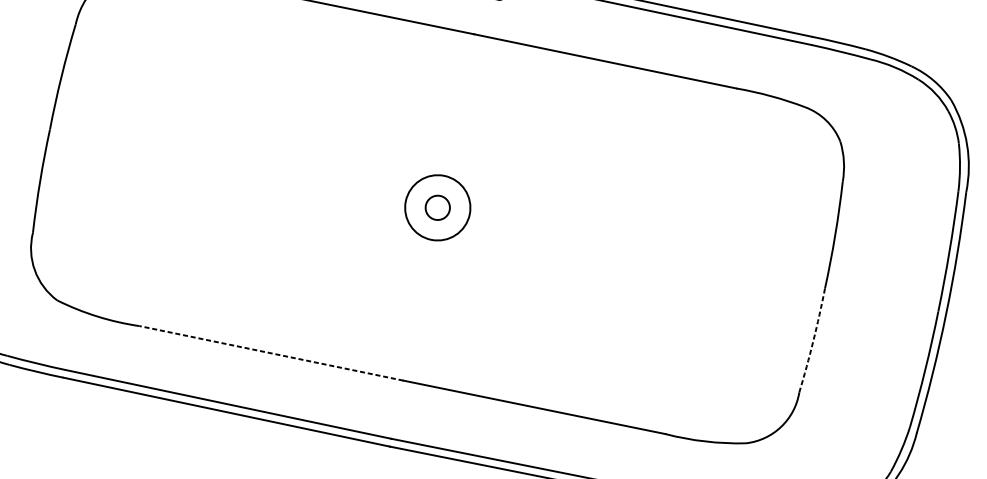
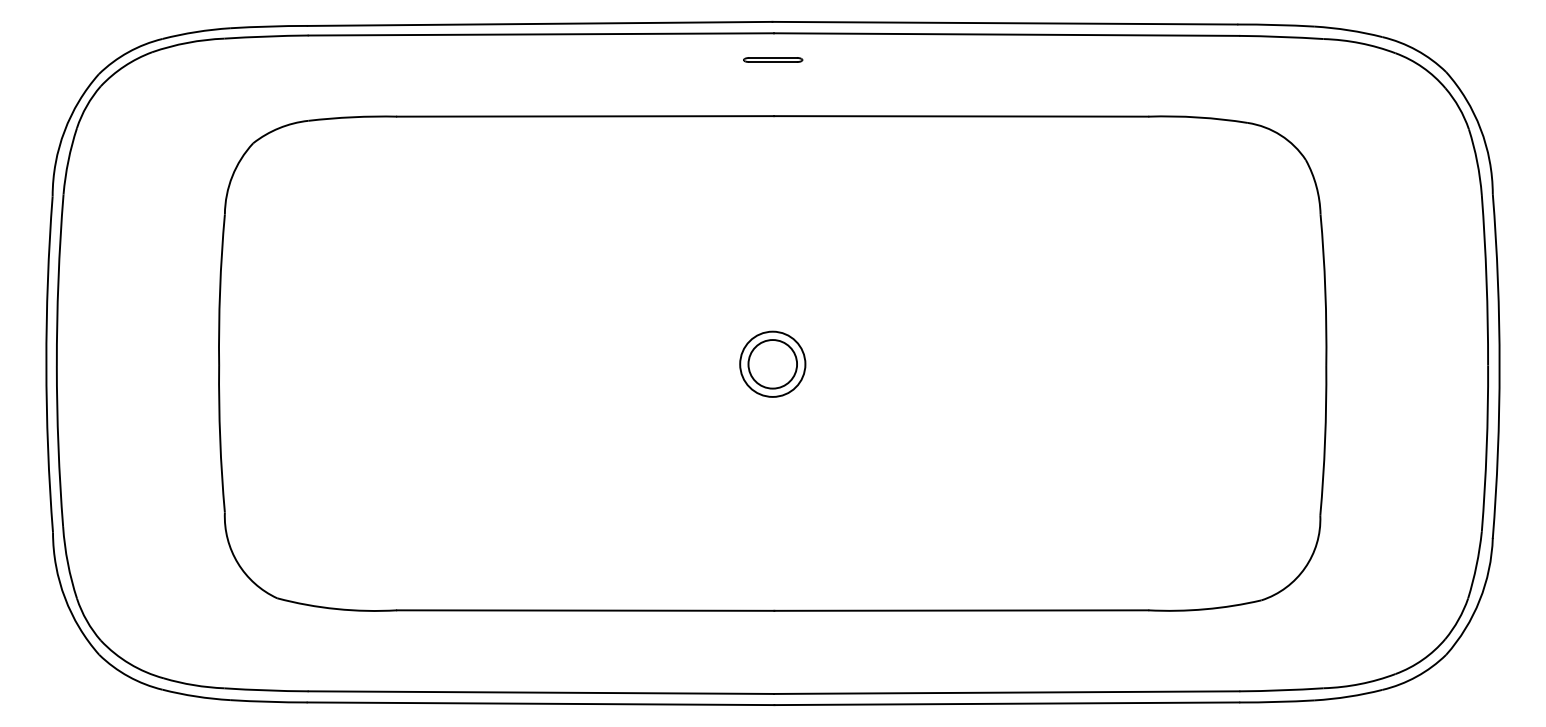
circle: (437, 207) -> (772, 363), size x0.71
circle: (437, 207) -> (772, 364), size x1.43
arc: (813, 340) -> (1325, 440), dashed -> solid
line: (271, 353) -> (585, 610), dashed -> solid

